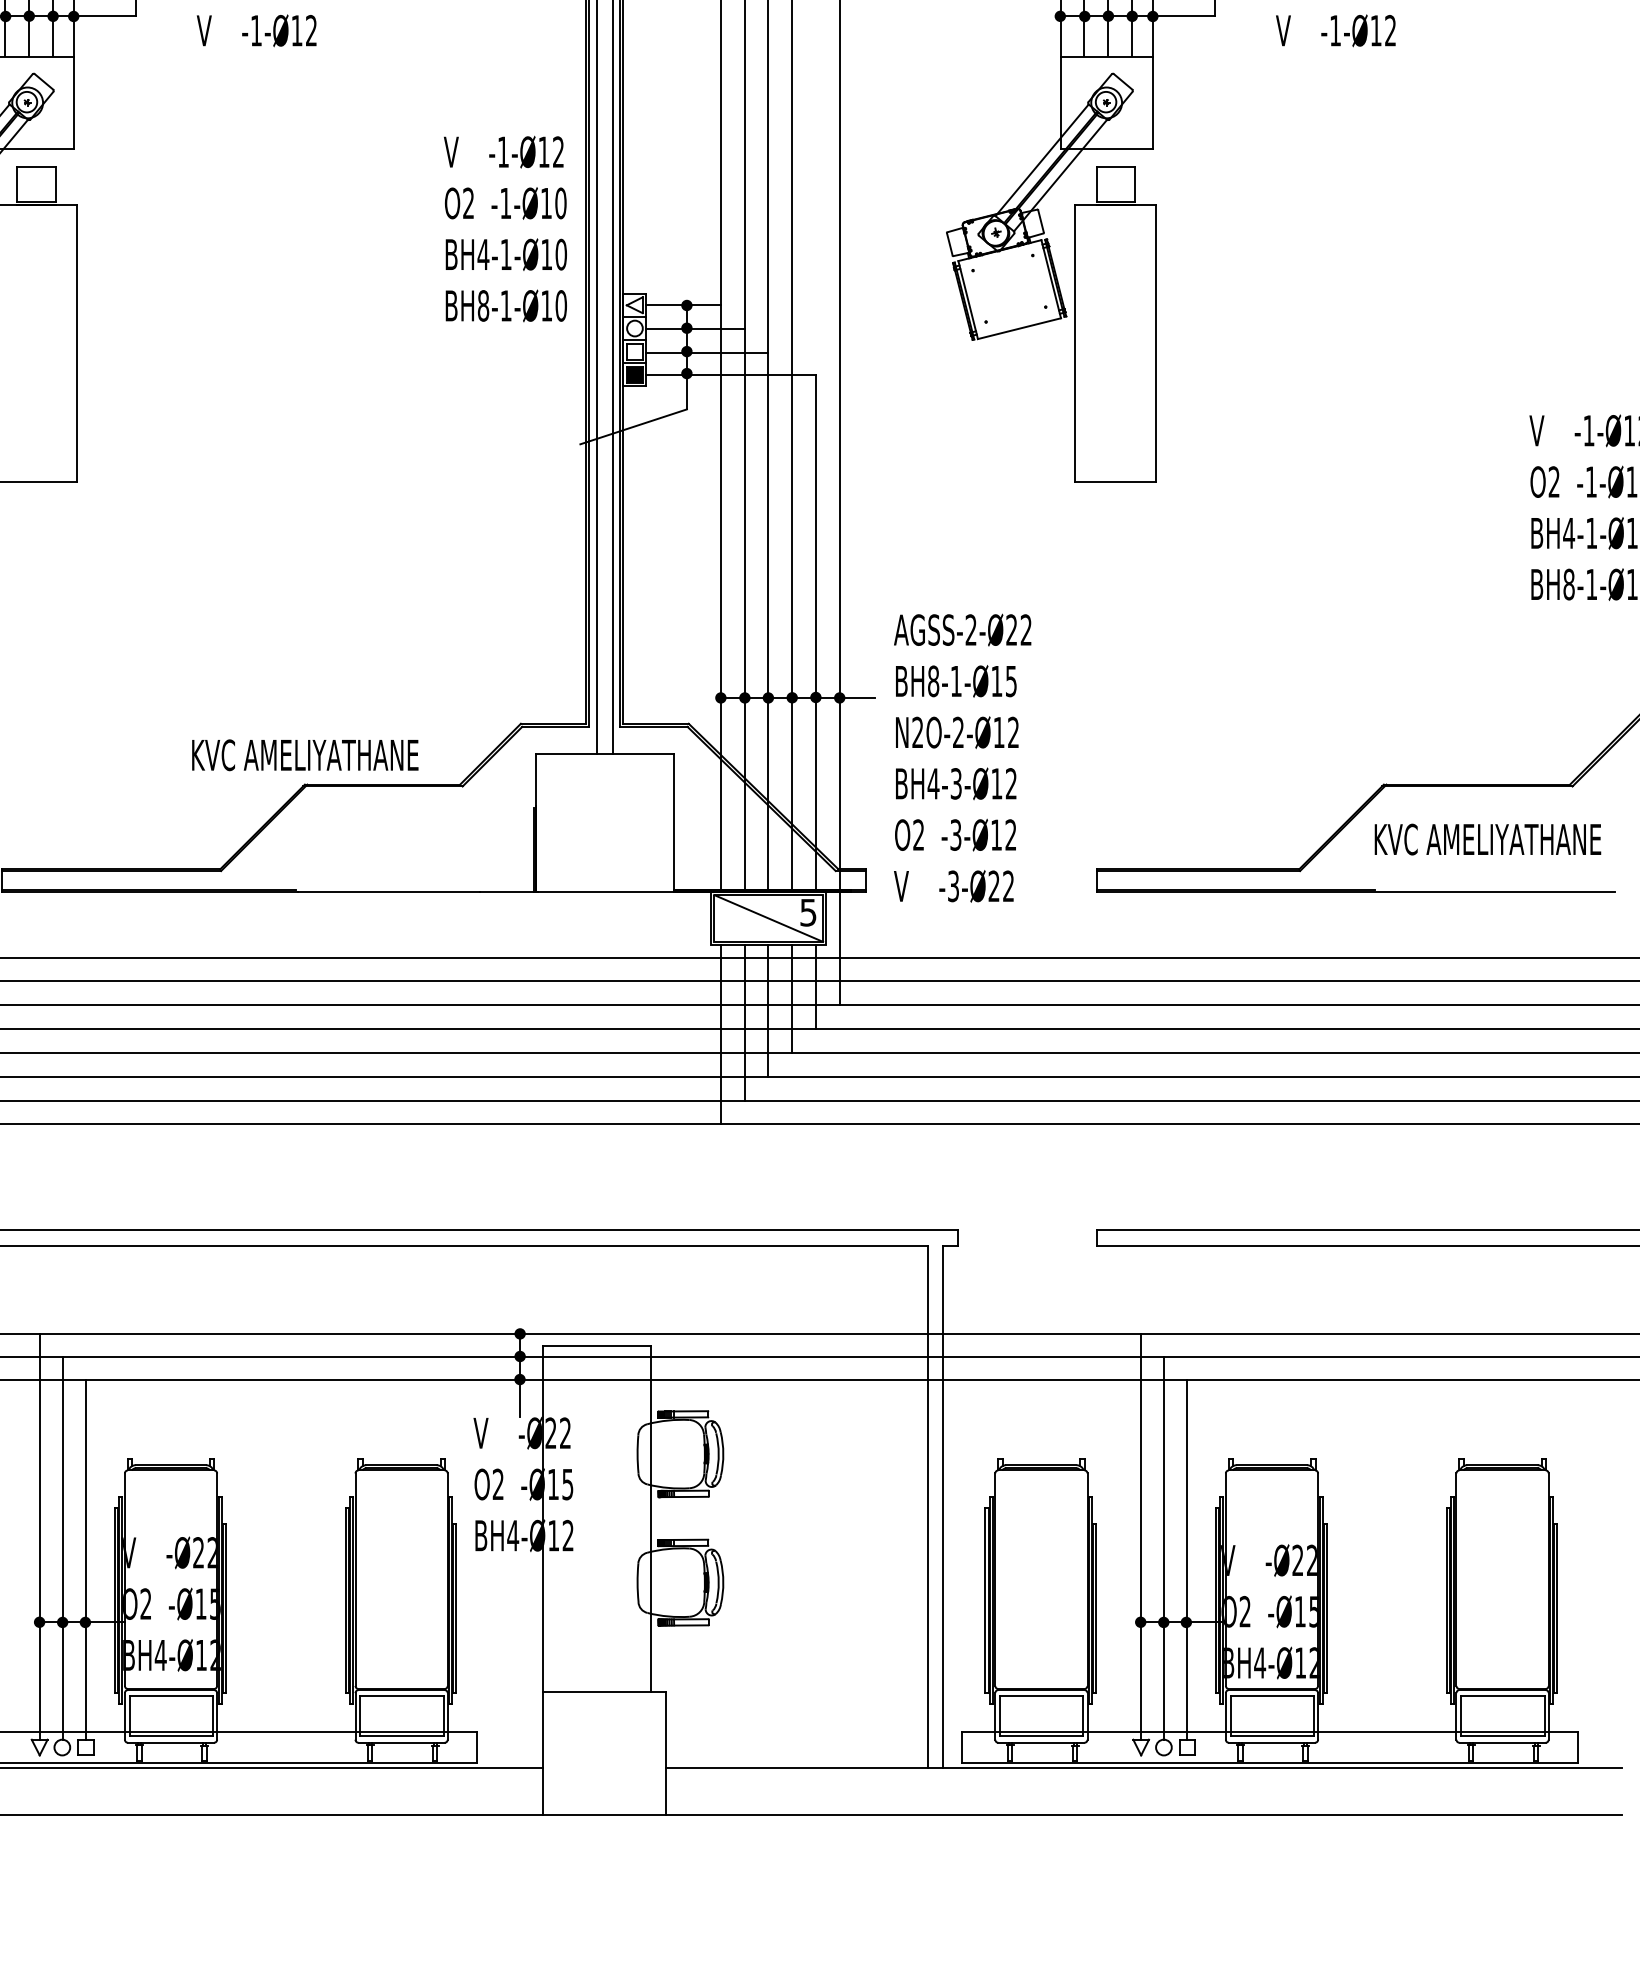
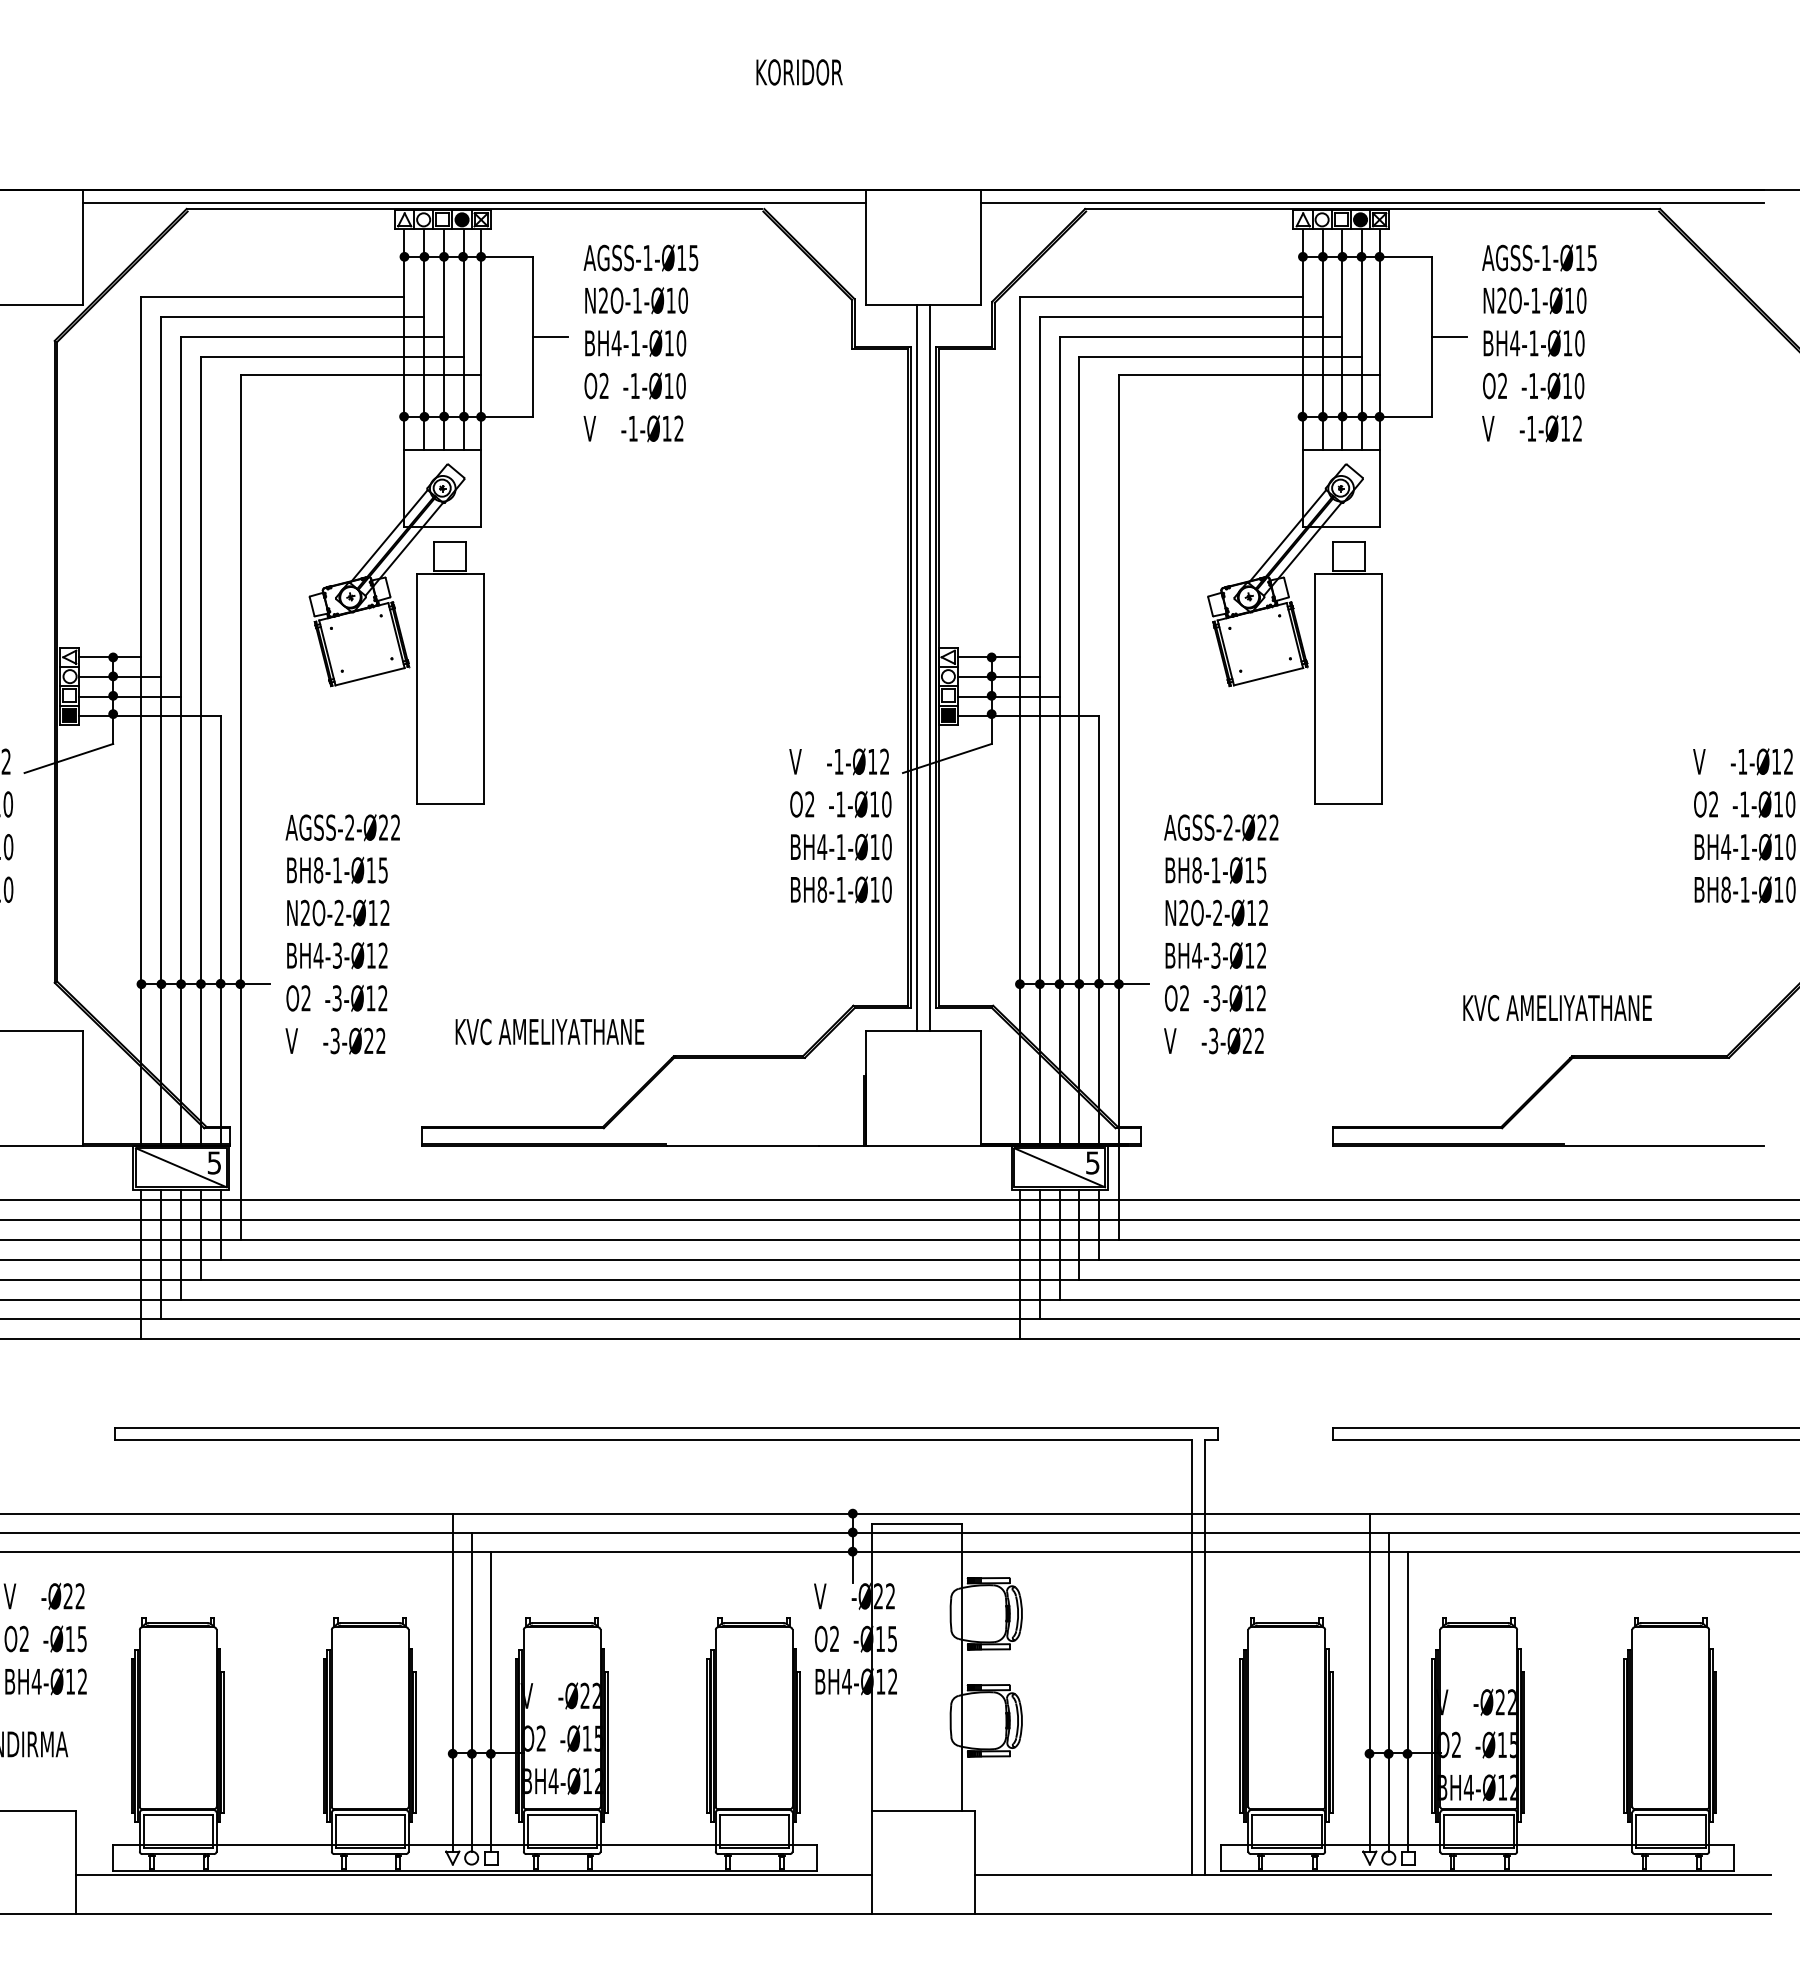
text: (505, 228) -> (840, 825), moved
text: (304, 754) -> (549, 1031), moved
text: (962, 758) -> (1221, 934), moved
text: (1487, 840) -> (1557, 1008), moved

